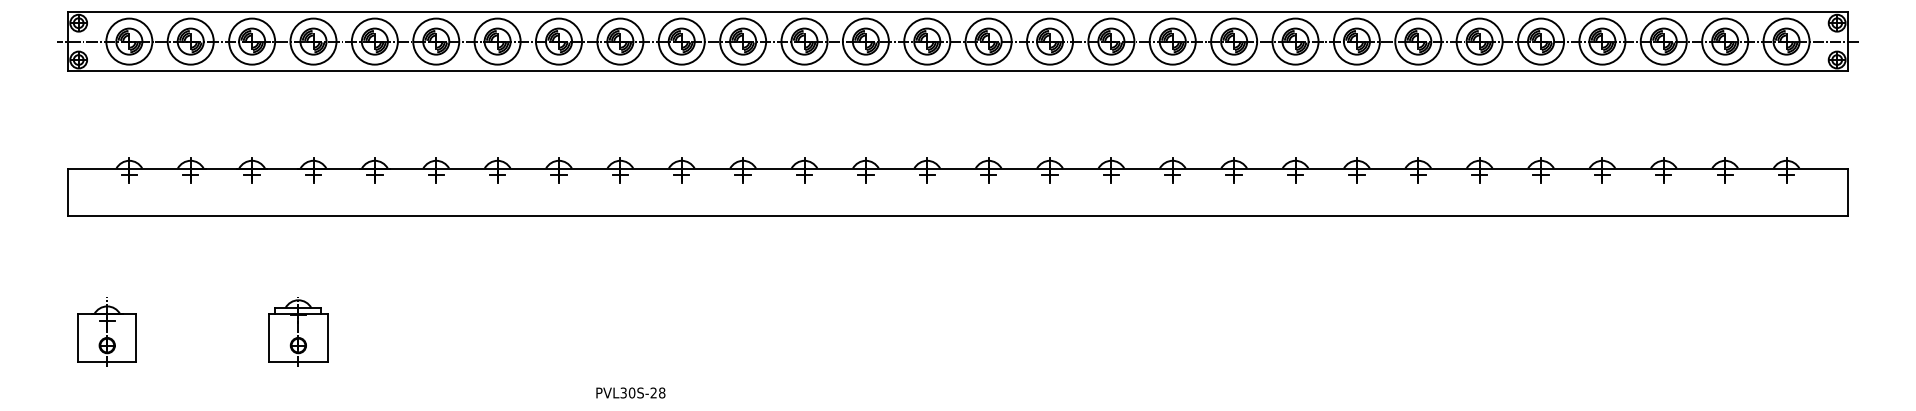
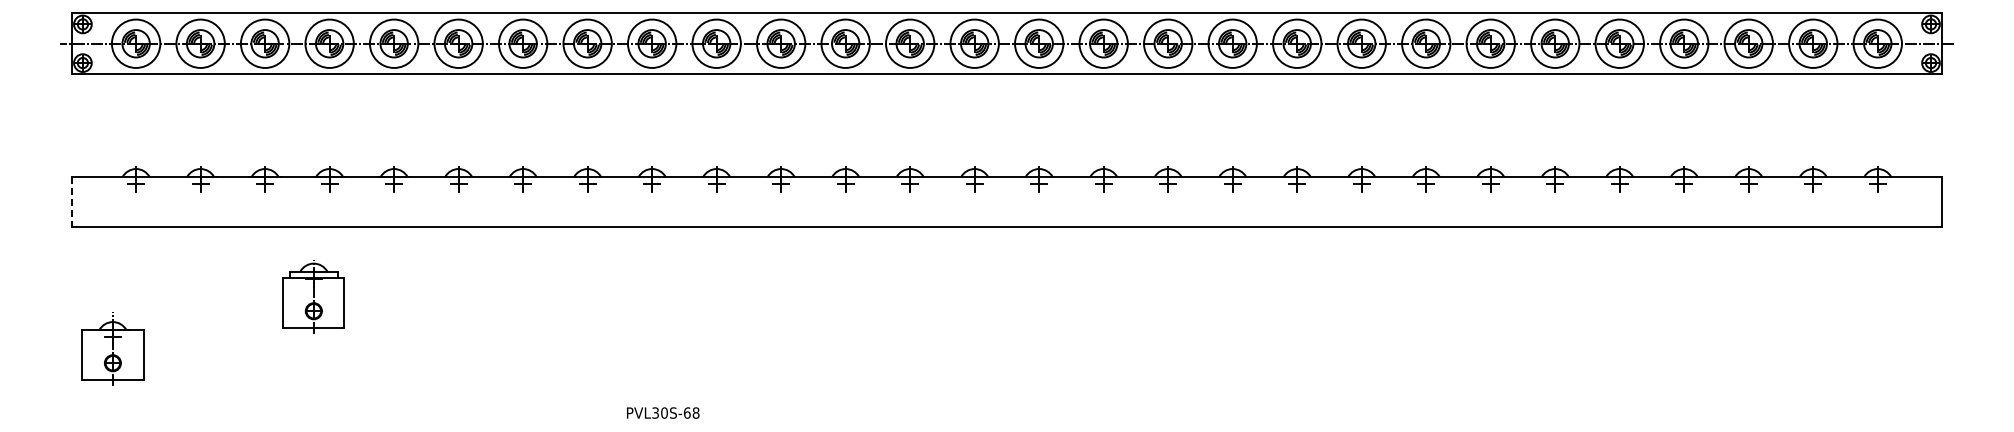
line: (67, 192) -> (71, 202), solid -> dashed
part: (298, 331) -> (313, 296), moved
text: (653, 392) -> (686, 412), PVL30S-28 -> PVL30S-68

